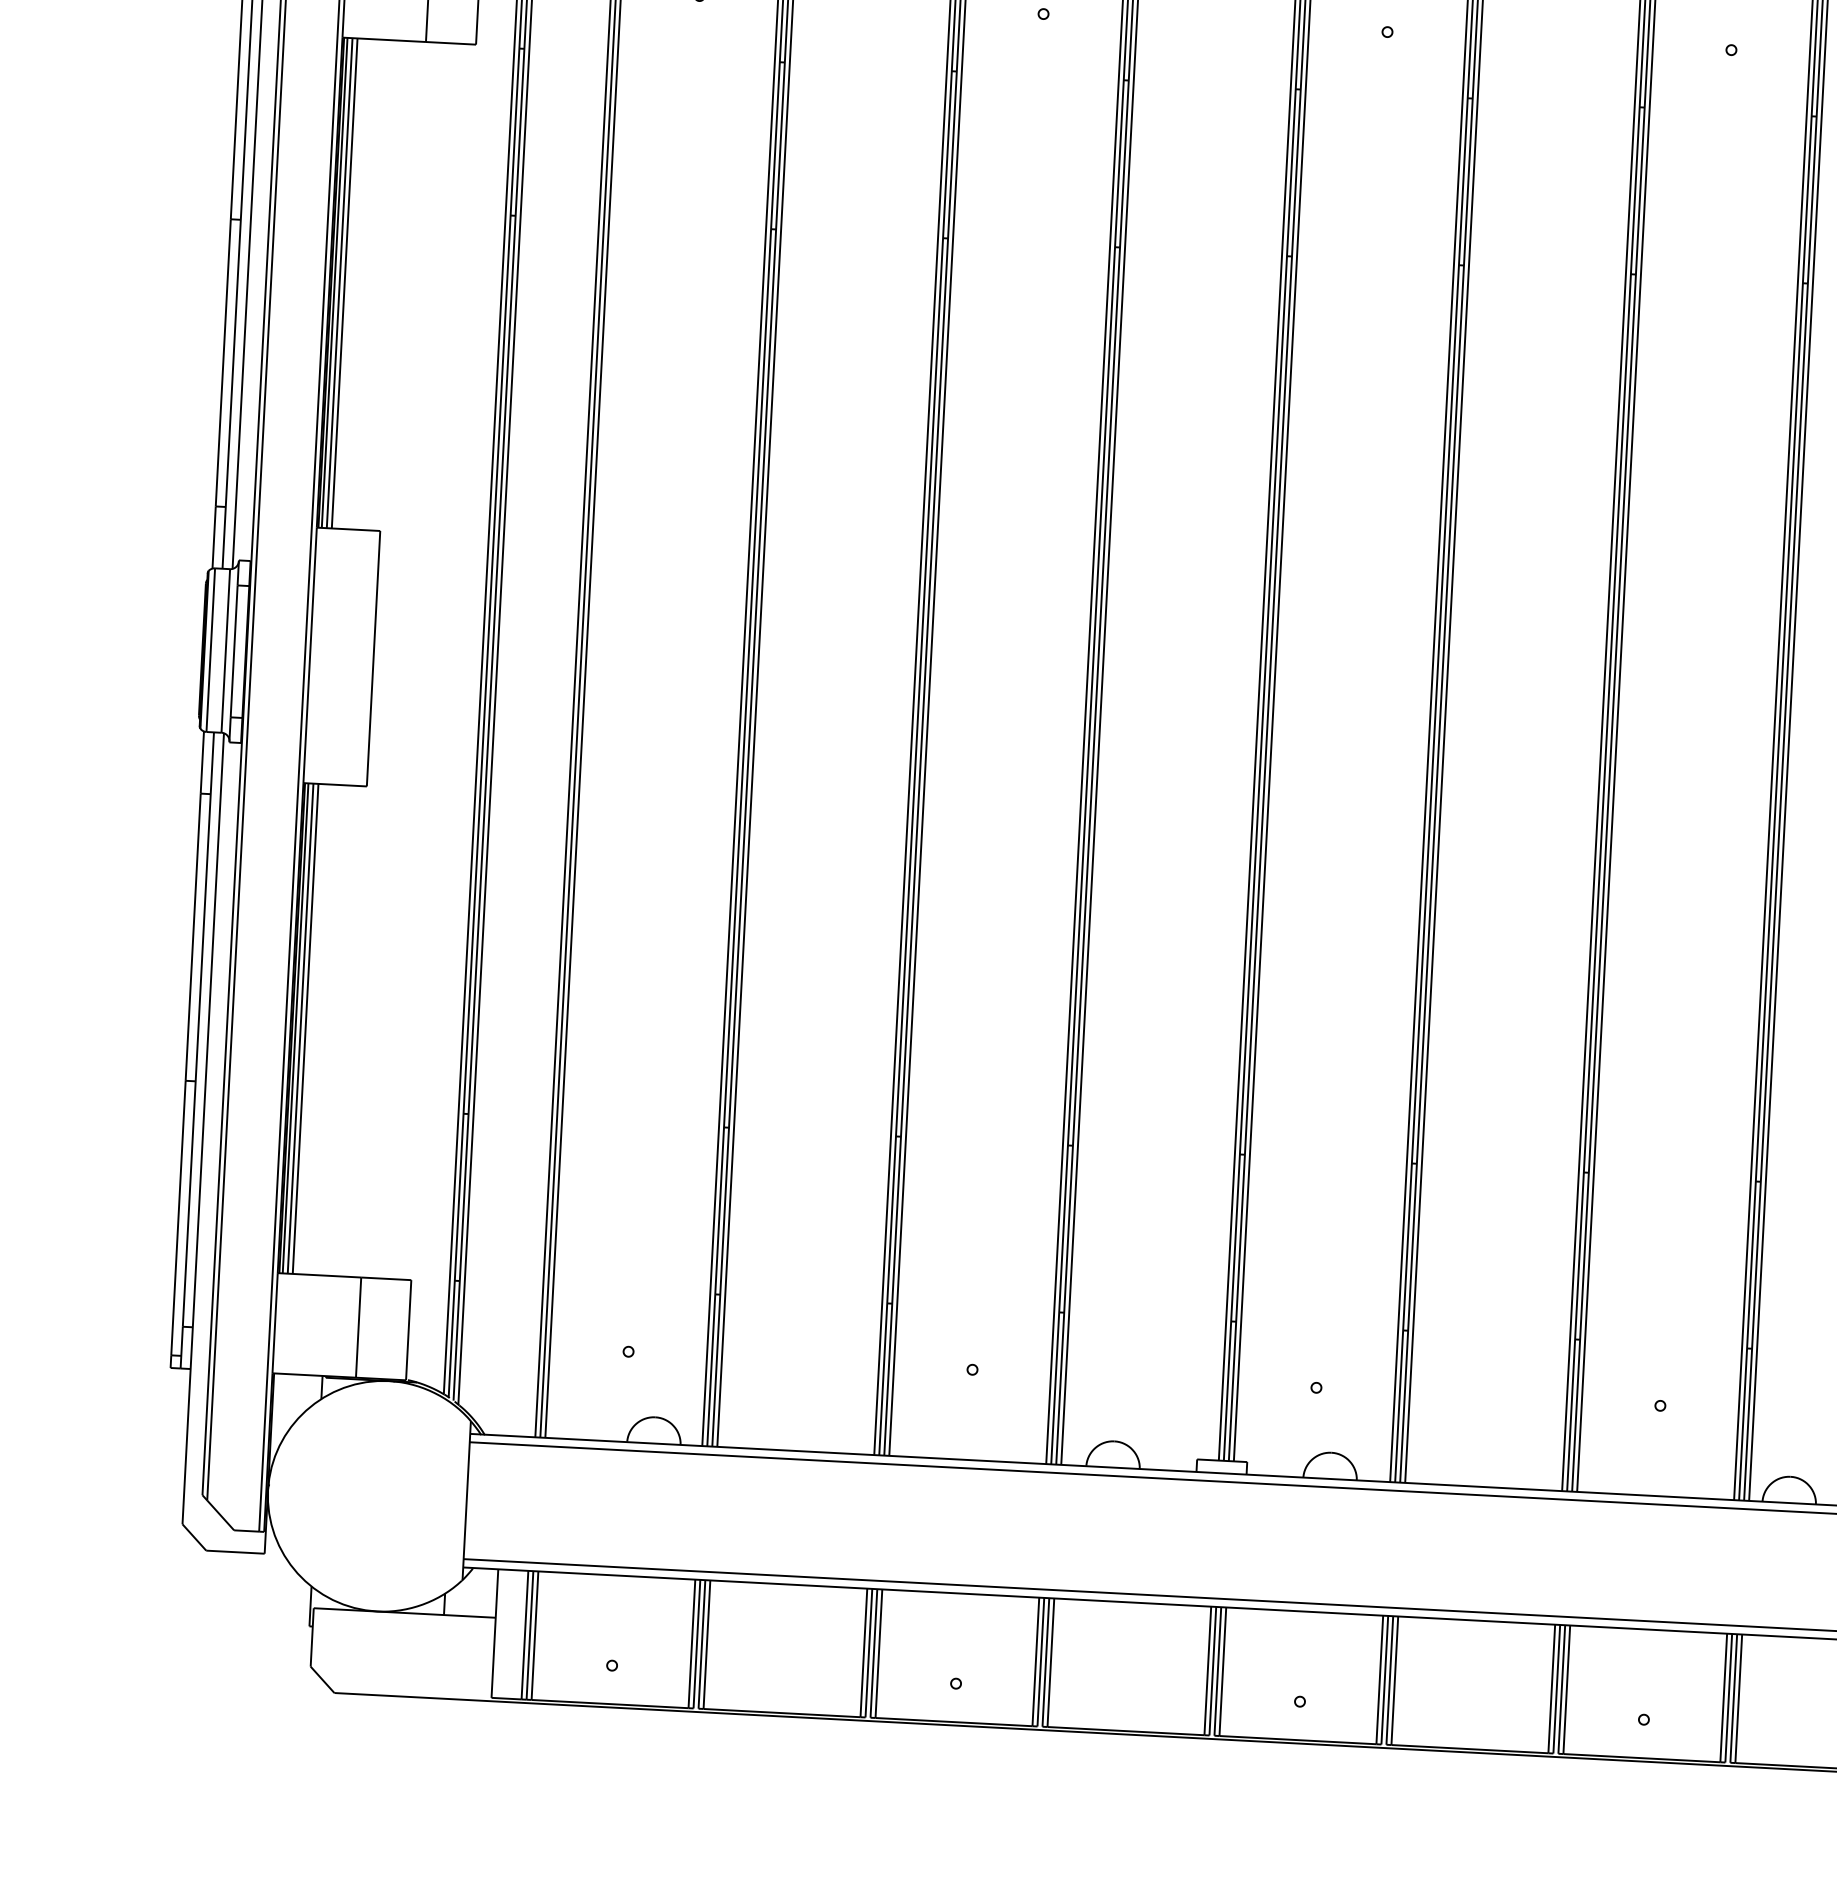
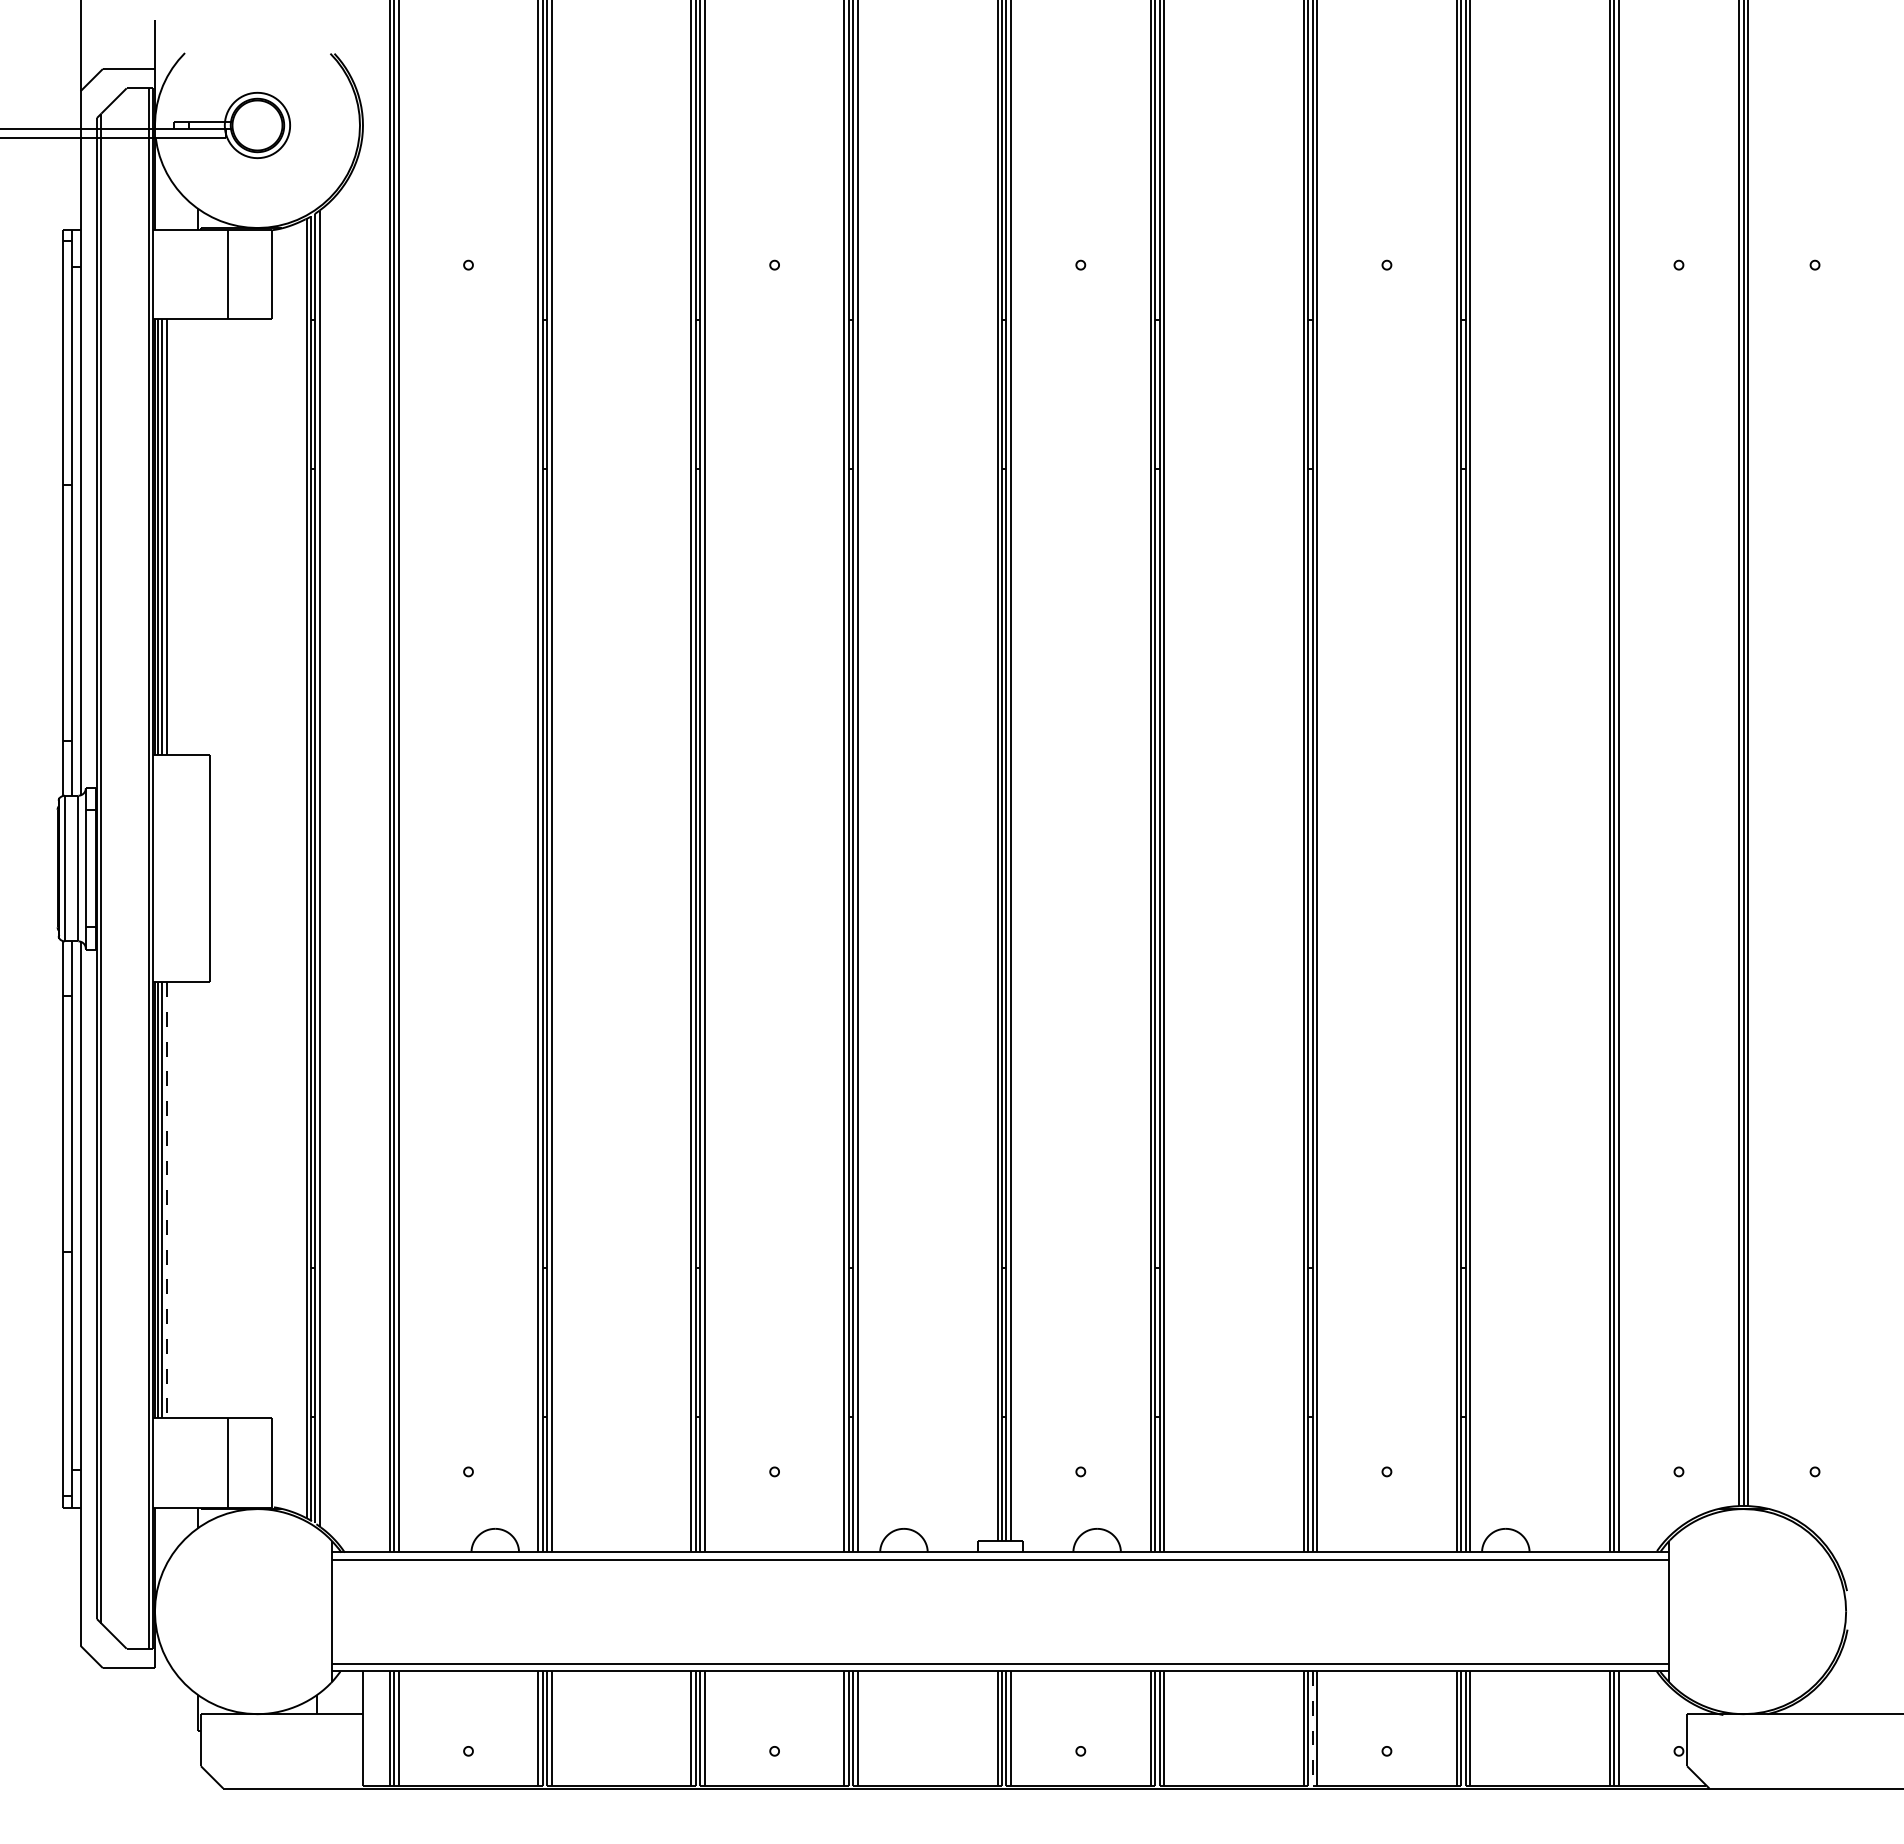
line: (305, 1029) -> (166, 1200), solid -> dashed
line: (1561, 1689) -> (1312, 1728), solid -> dashed

